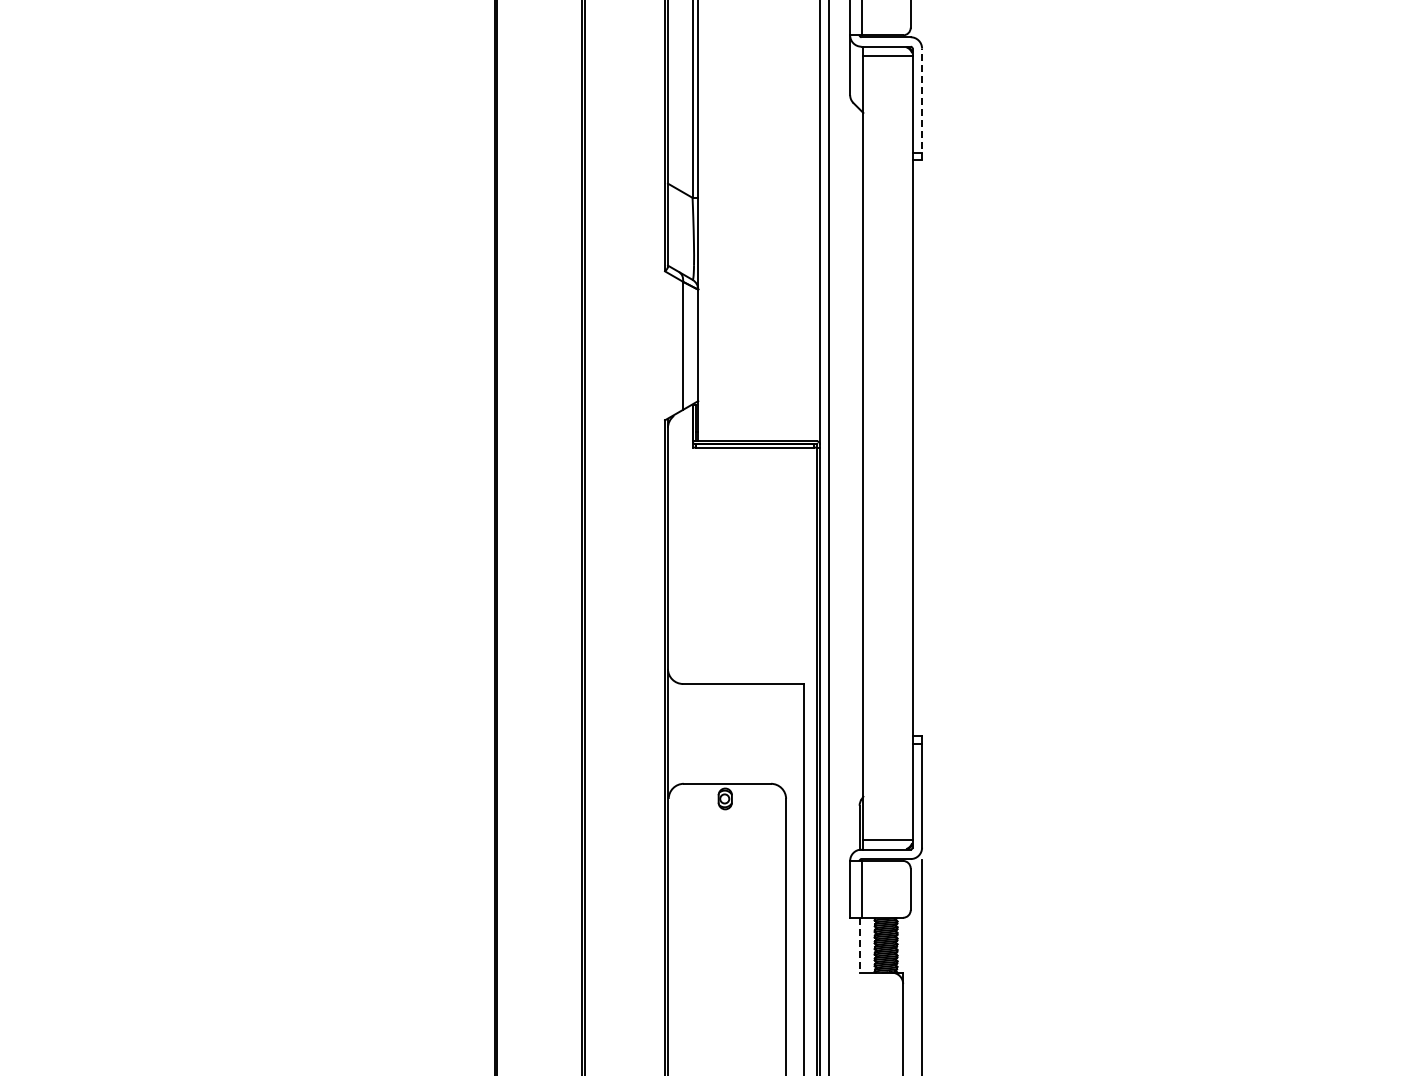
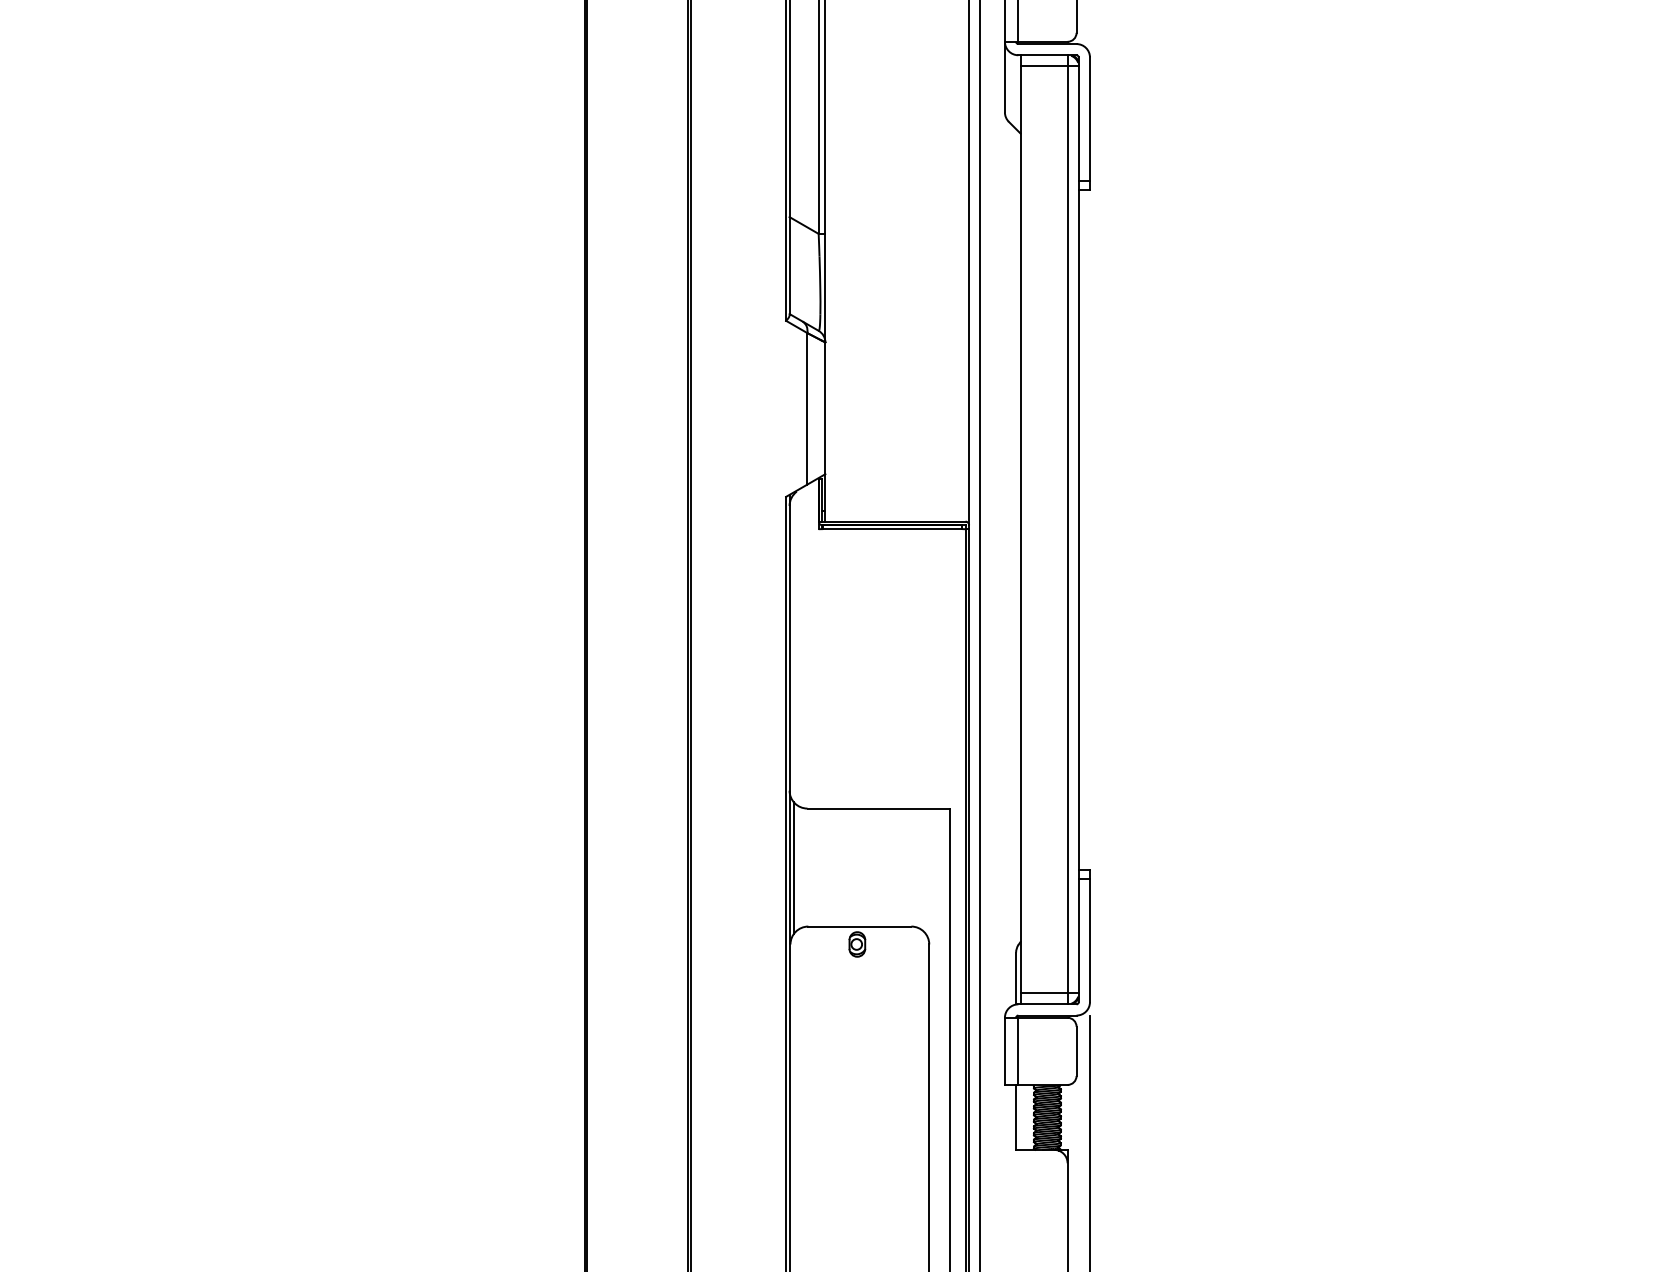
line: (922, 104) -> (1090, 123), dashed -> solid
line: (903, 447) -> (1068, 529), added
line: (671, 733) -> (793, 867), added
line: (859, 945) -> (1015, 1117), dashed -> solid

